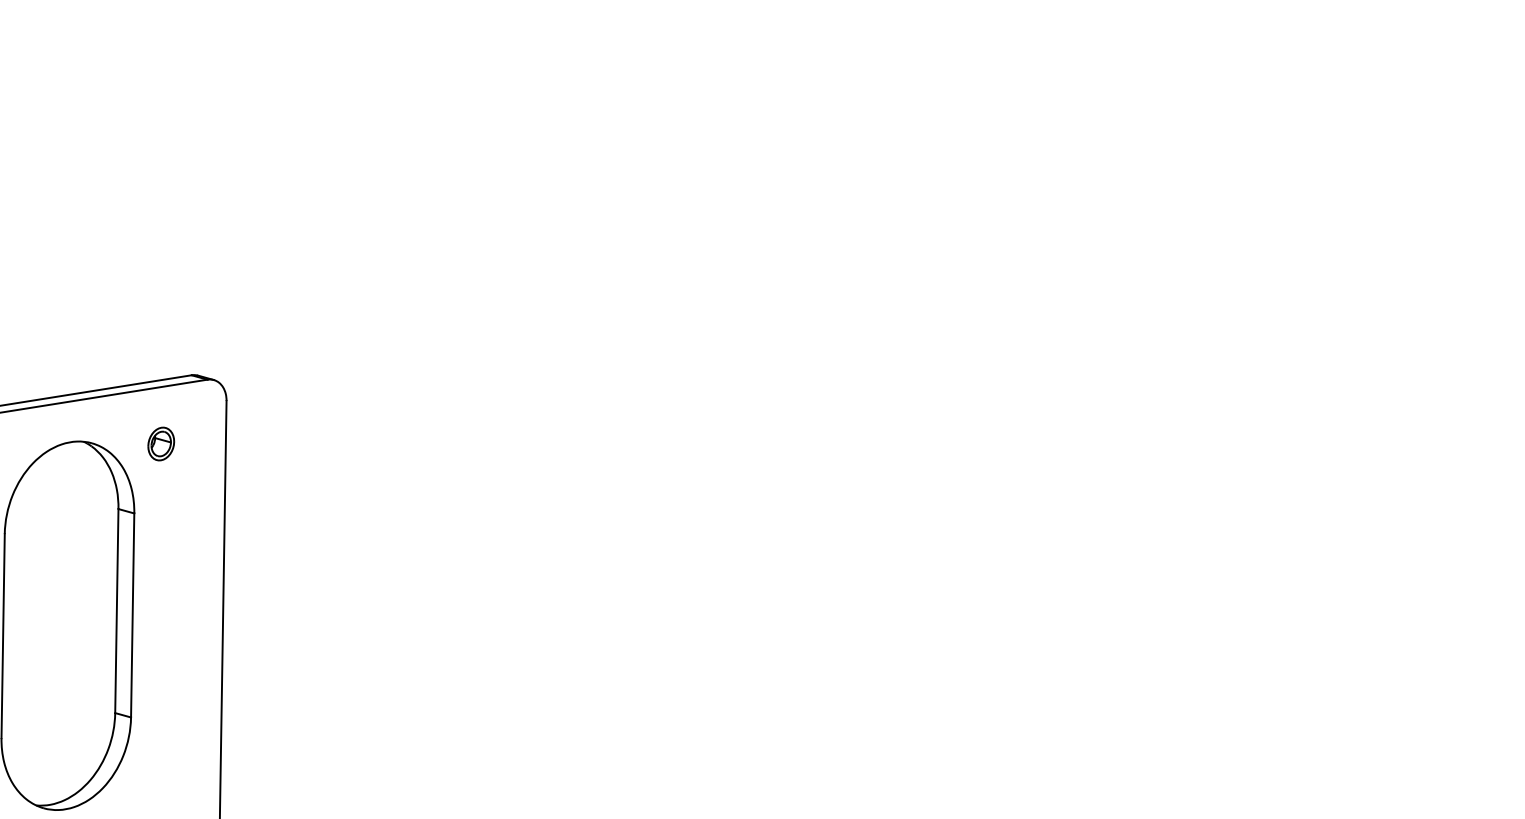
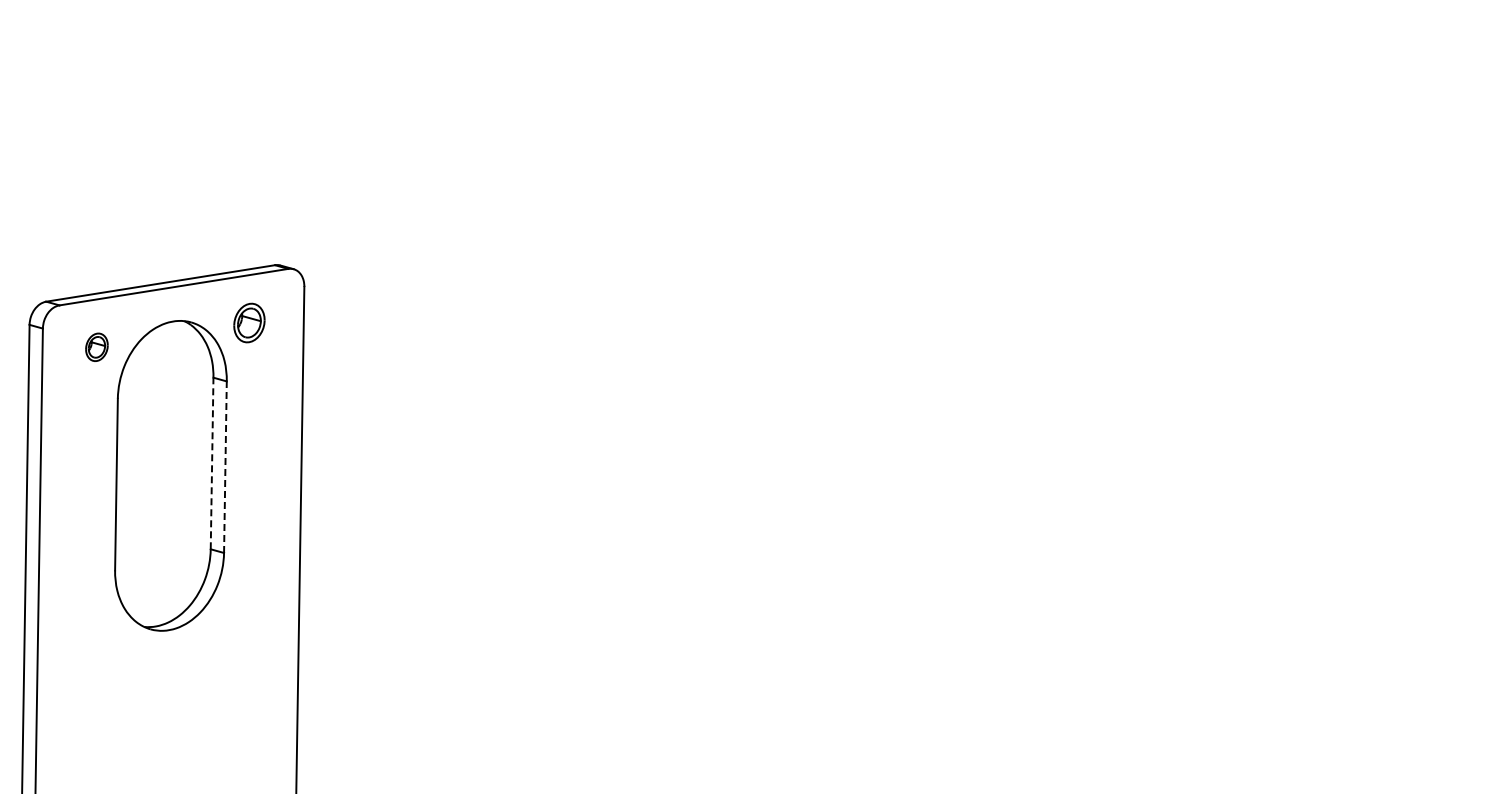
part: (161, 443) -> (249, 322), size x1.4
line: (117, 611) -> (212, 463), solid -> dashed
line: (132, 615) -> (225, 467), solid -> dashed

